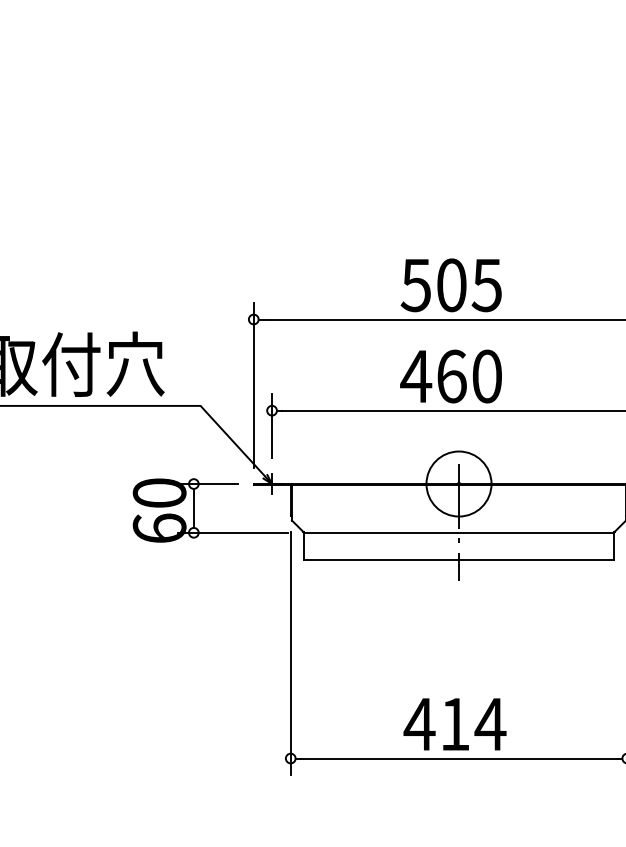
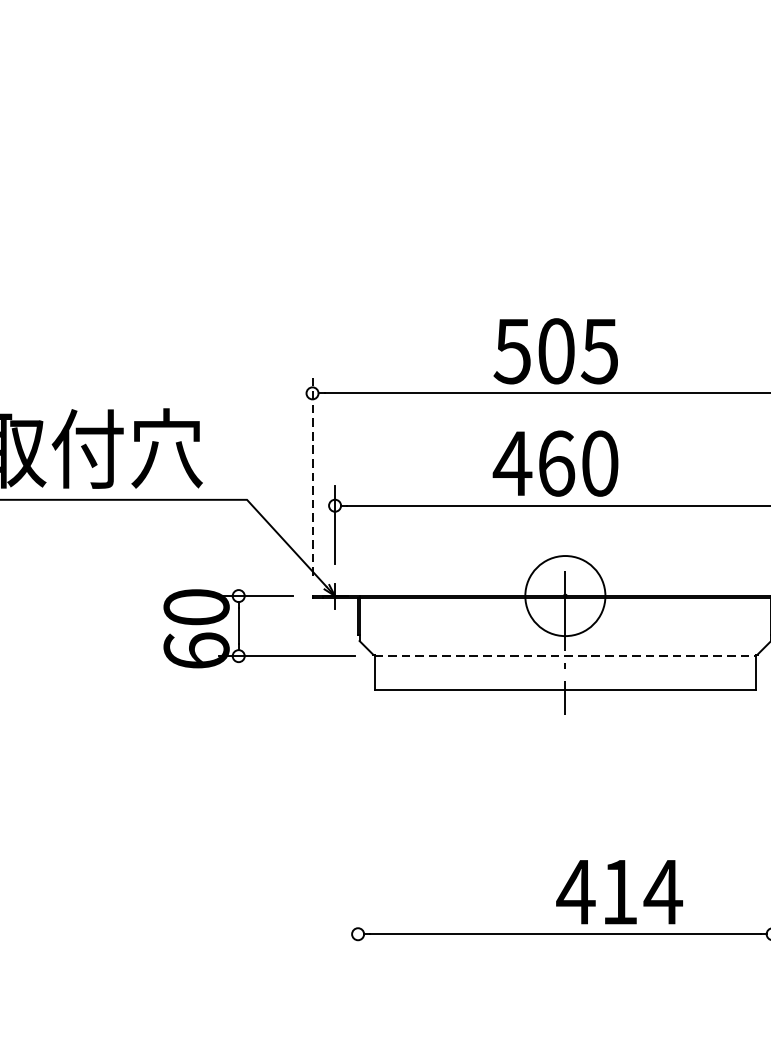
line: (253, 385) -> (312, 474), solid -> dashed
line: (459, 532) -> (565, 655), solid -> dashed
line: (290, 652) -> (357, 803), removed
text: (454, 724) -> (618, 892), moved

